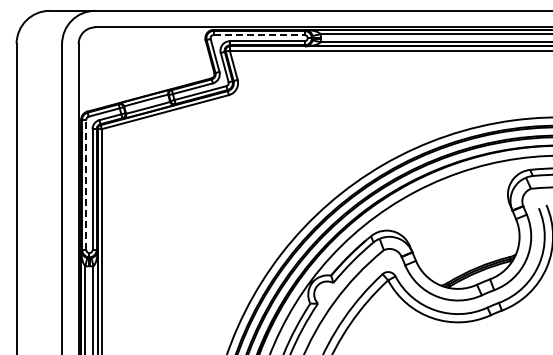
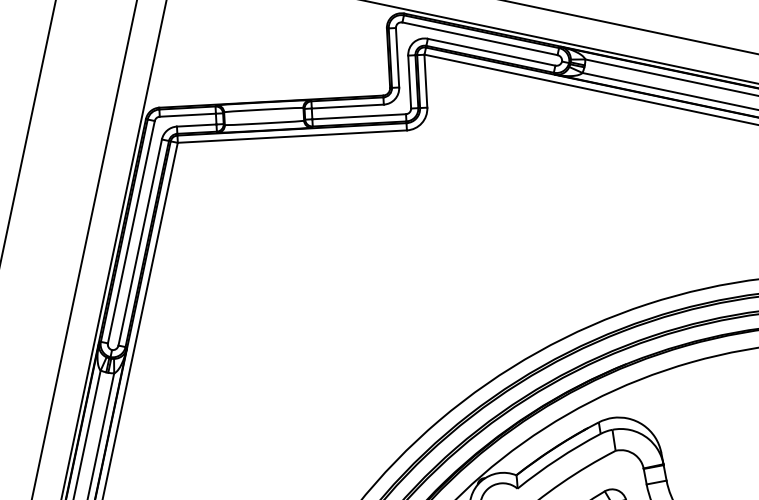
line: (259, 35) -> (480, 39), dashed -> solid
line: (86, 184) -> (131, 231), dashed -> solid

